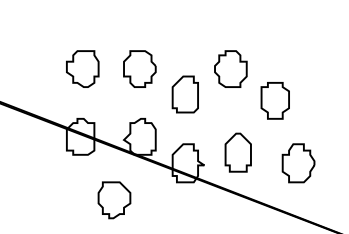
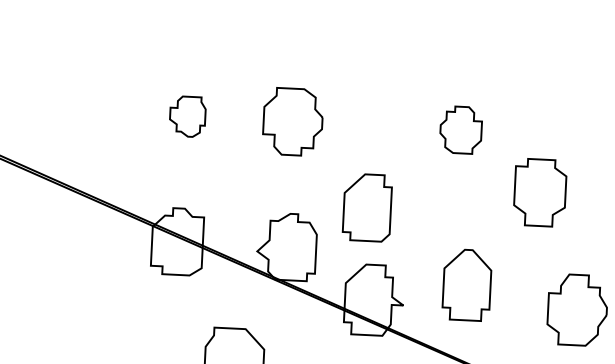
part: (82, 68) -> (187, 115), size x0.6
part: (230, 68) -> (460, 129), size x0.7
part: (184, 94) -> (365, 207), moved

